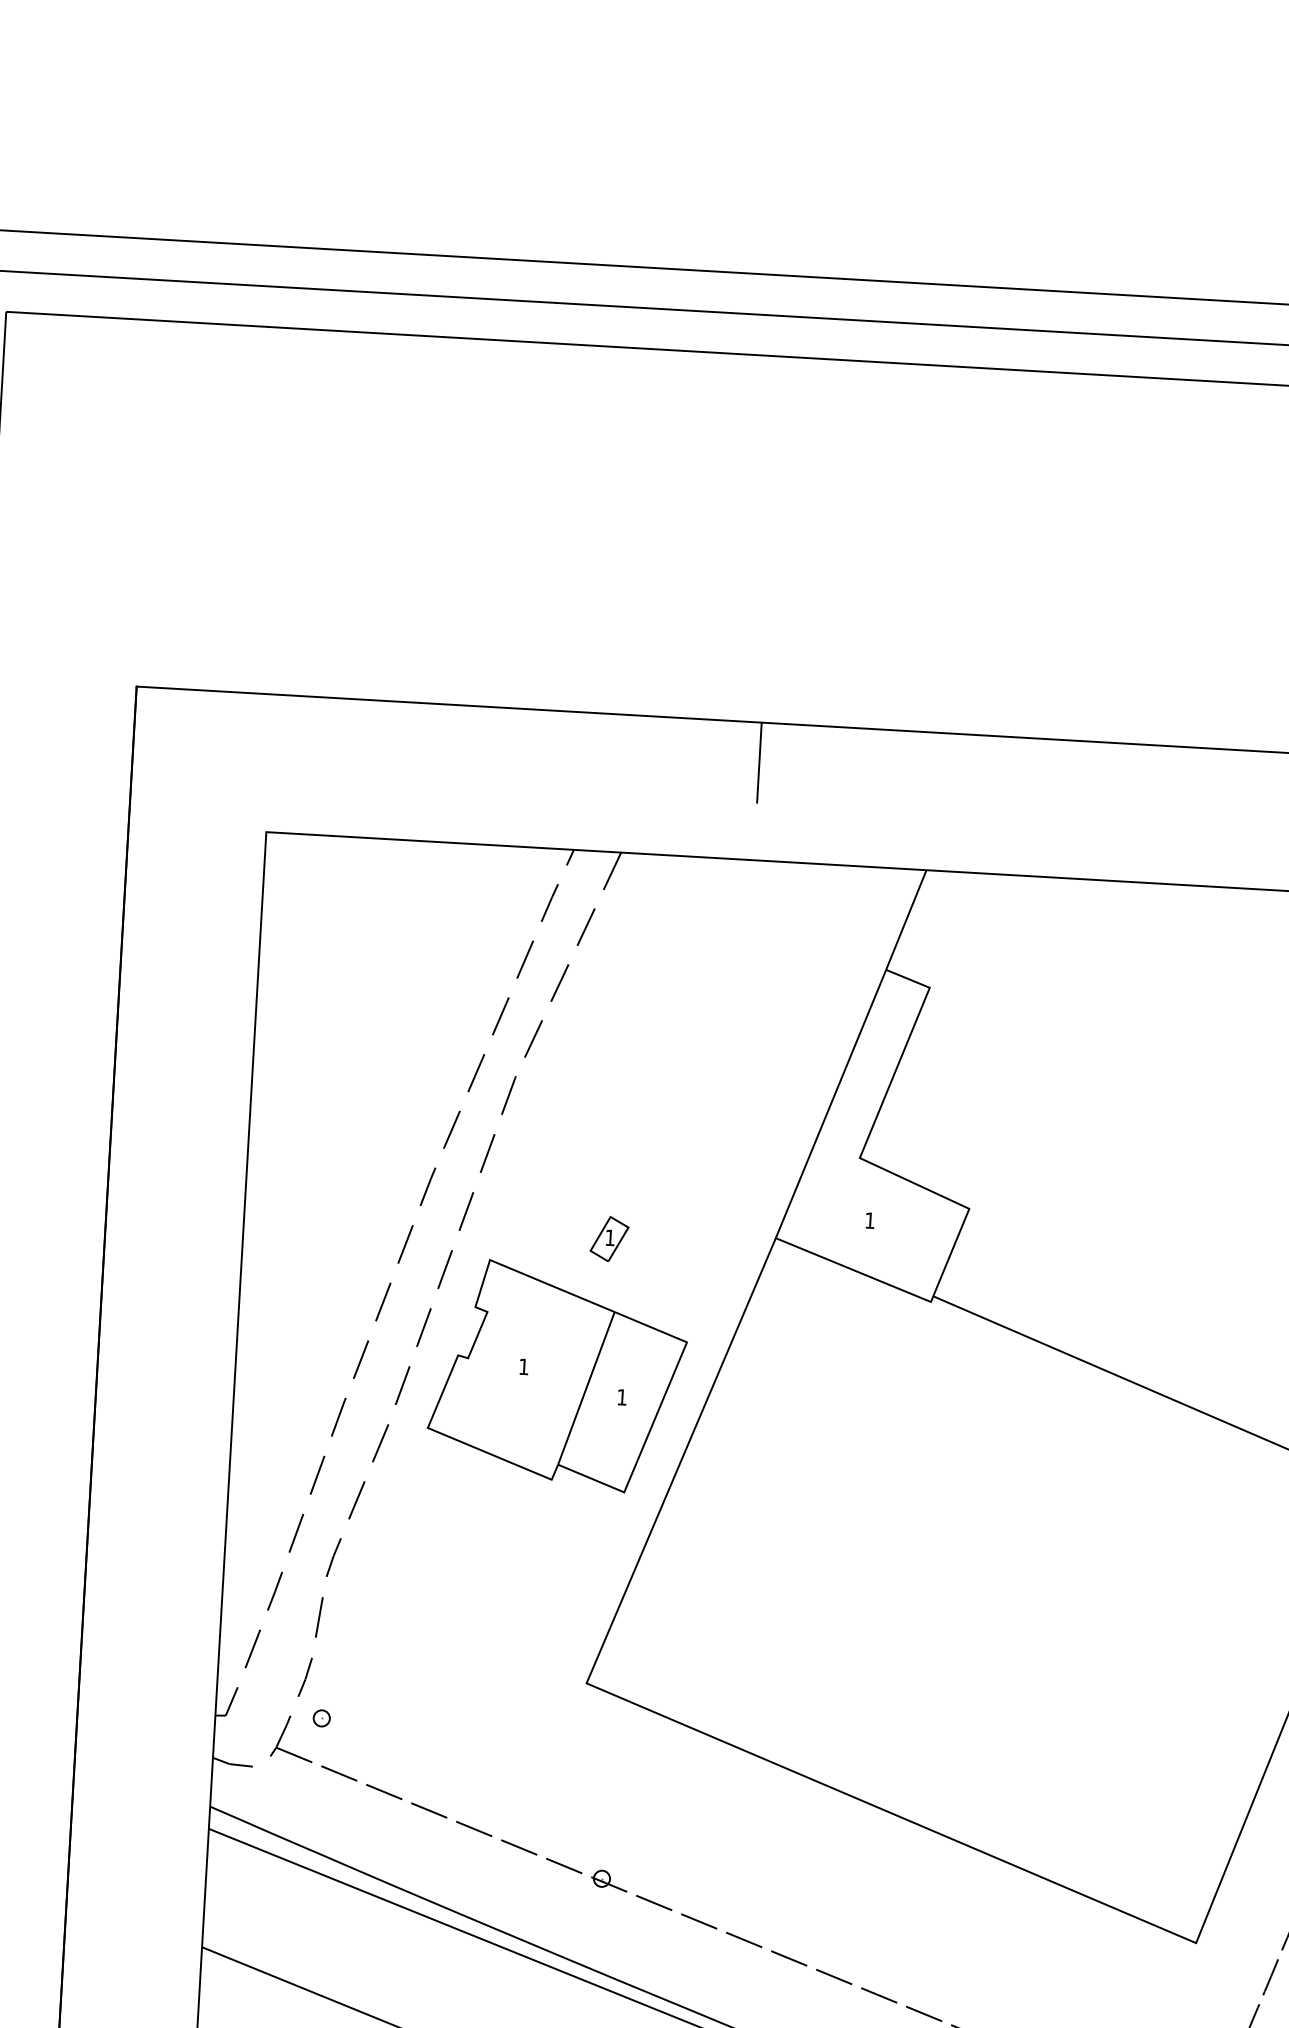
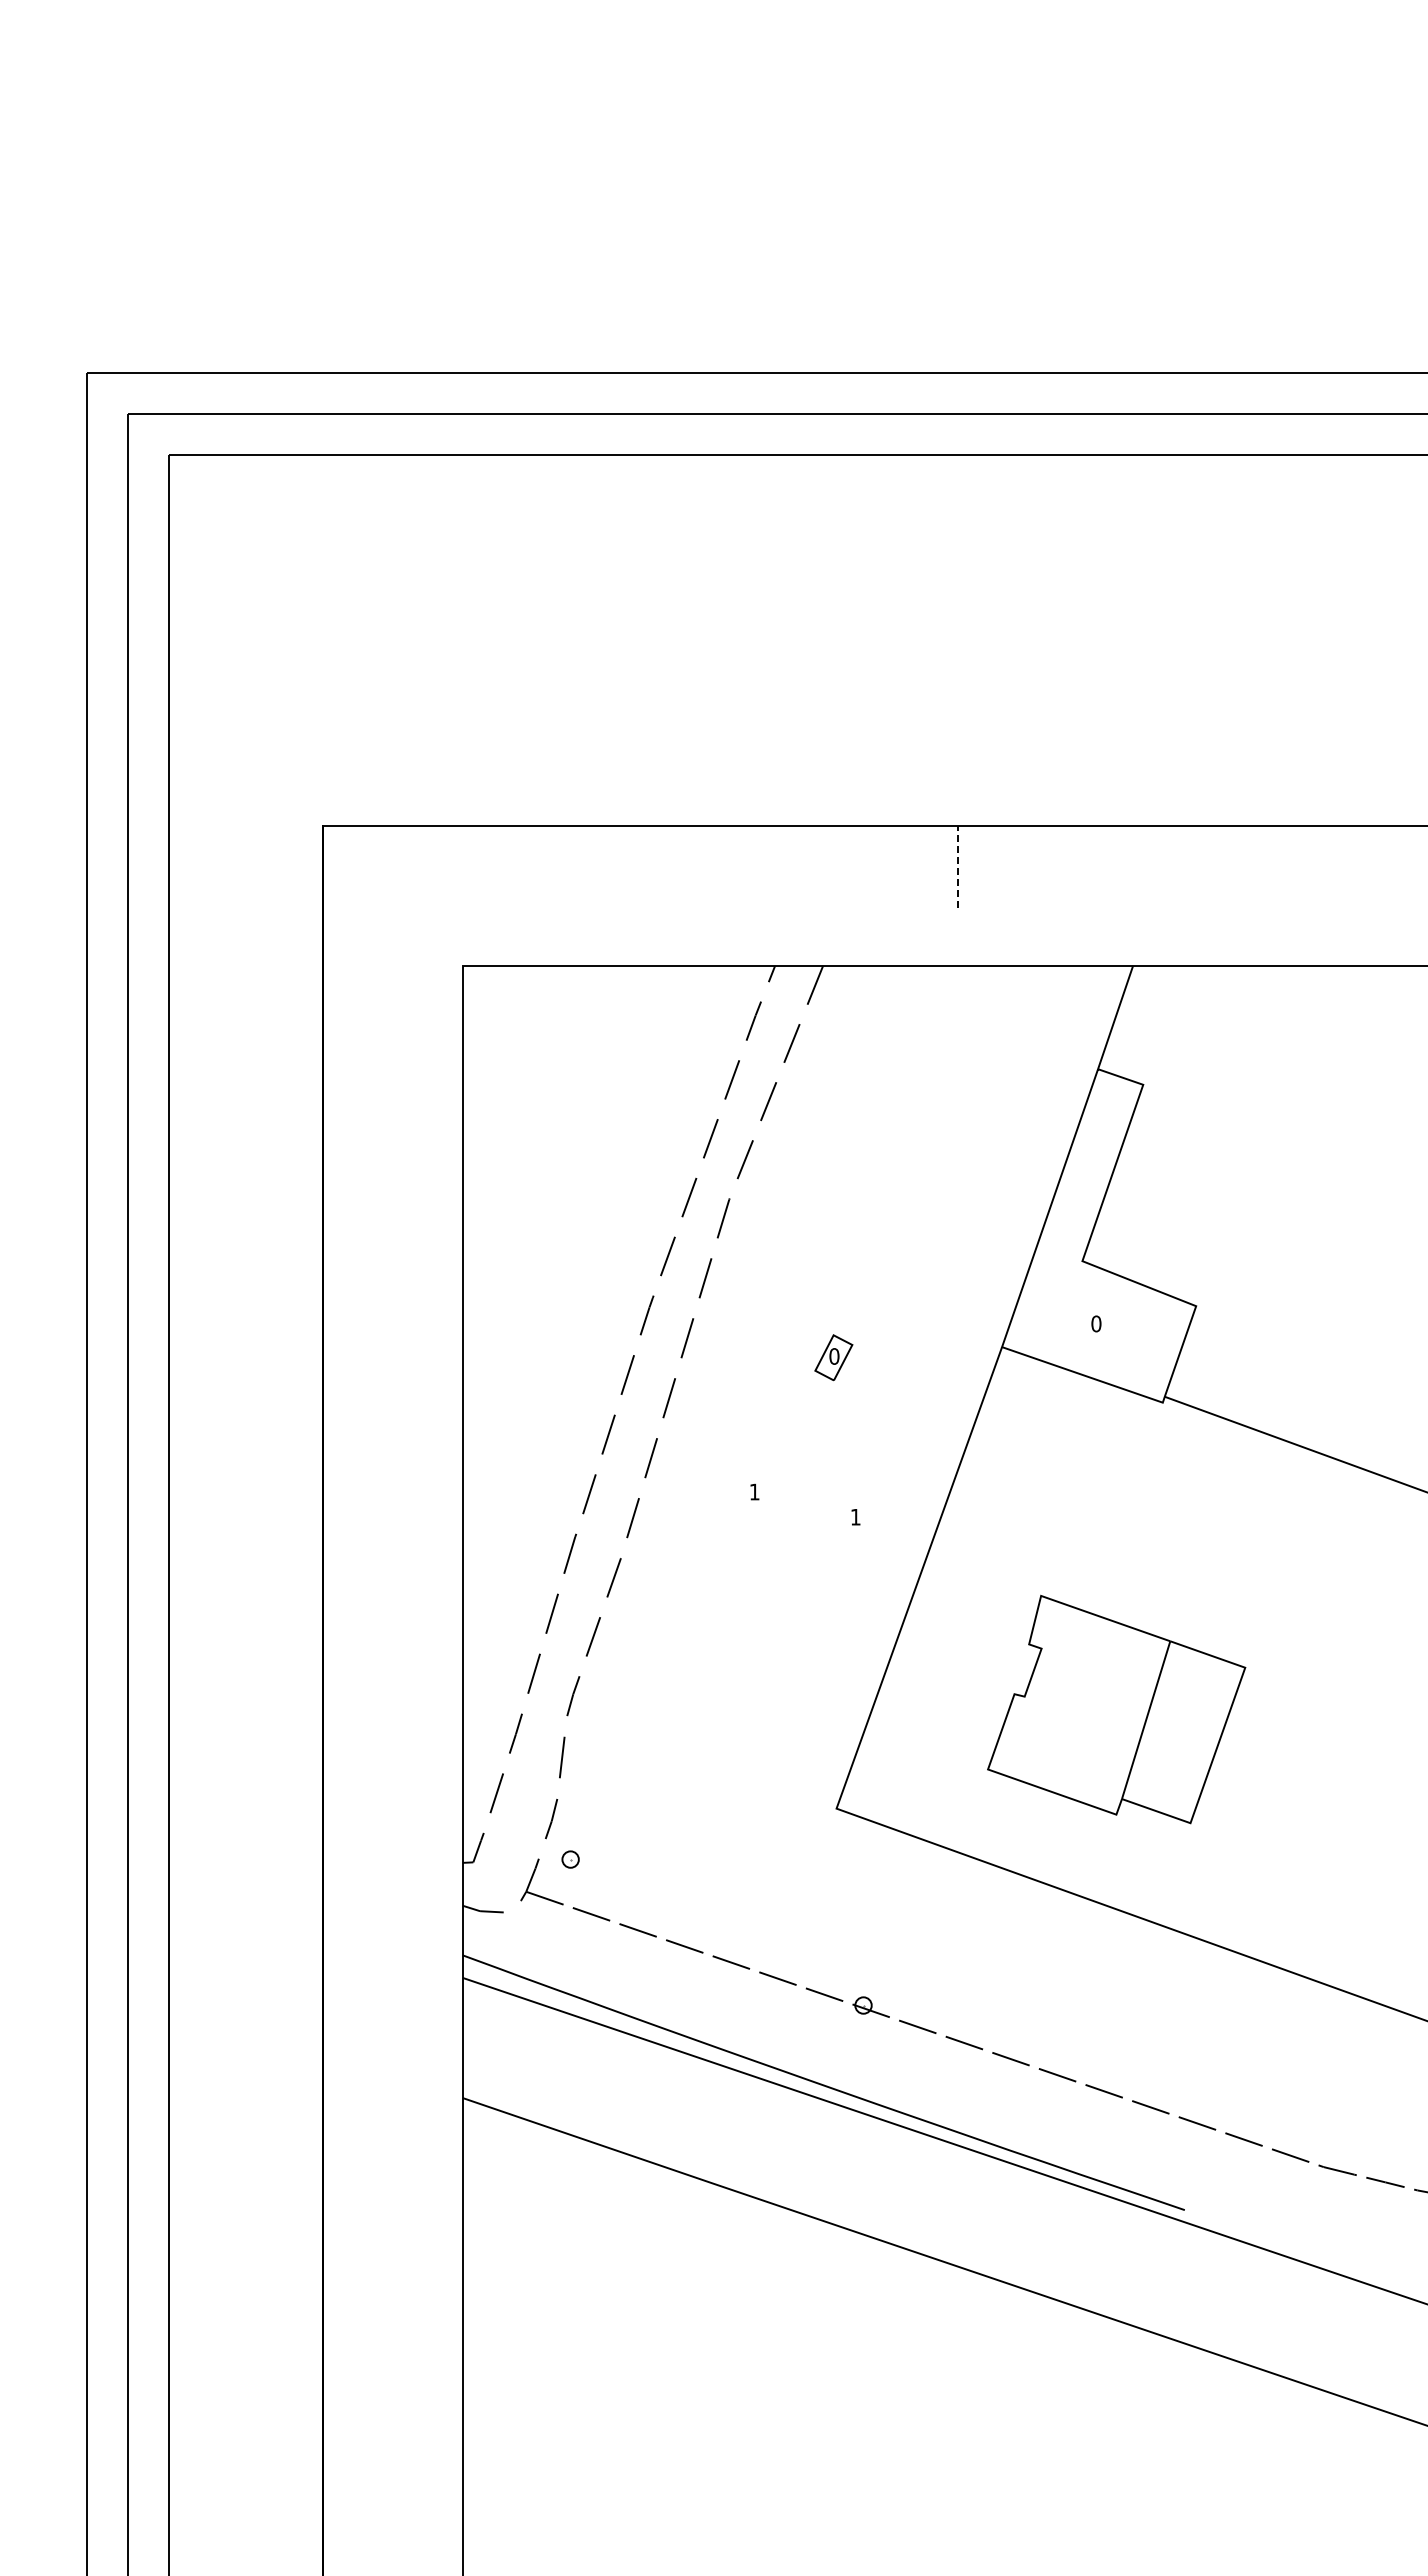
line: (759, 763) -> (957, 867), solid -> dashed
text: (870, 1220) -> (1096, 1323), 1 -> 0
text: (610, 1237) -> (834, 1356), 1 -> 0
part: (557, 1376) -> (1116, 1709), moved

